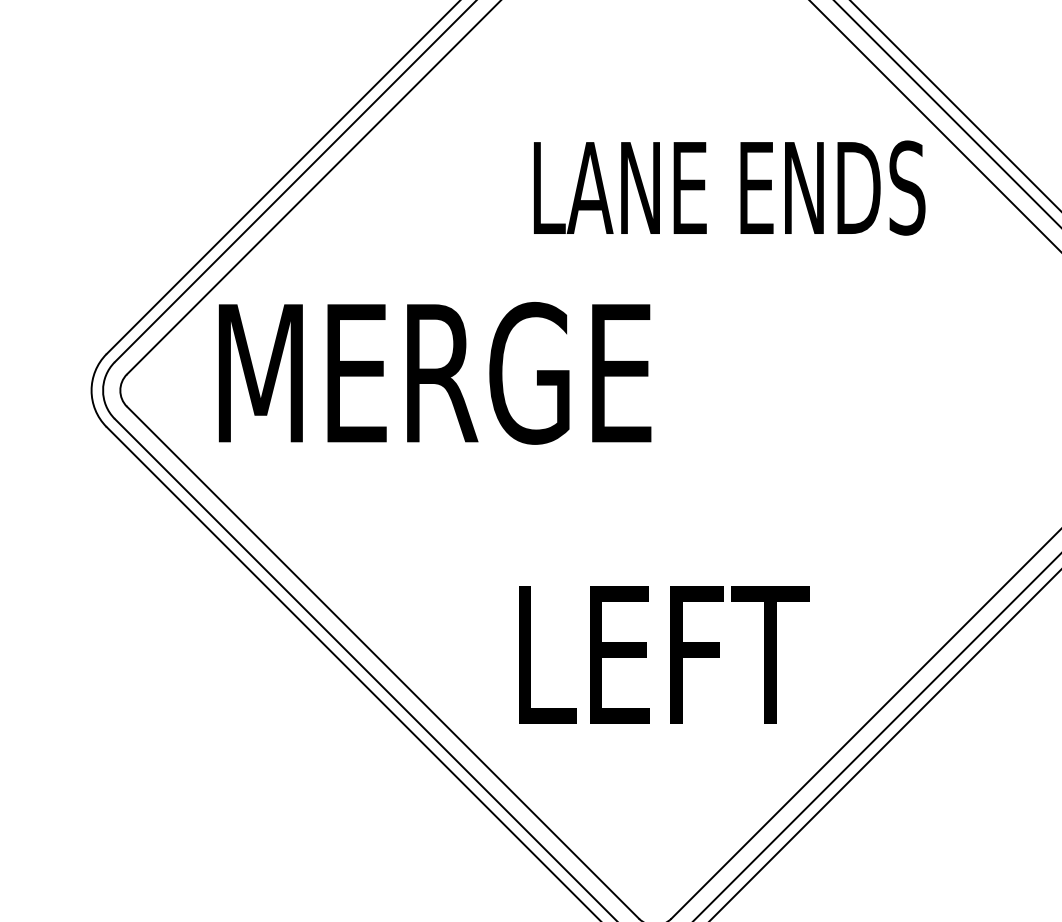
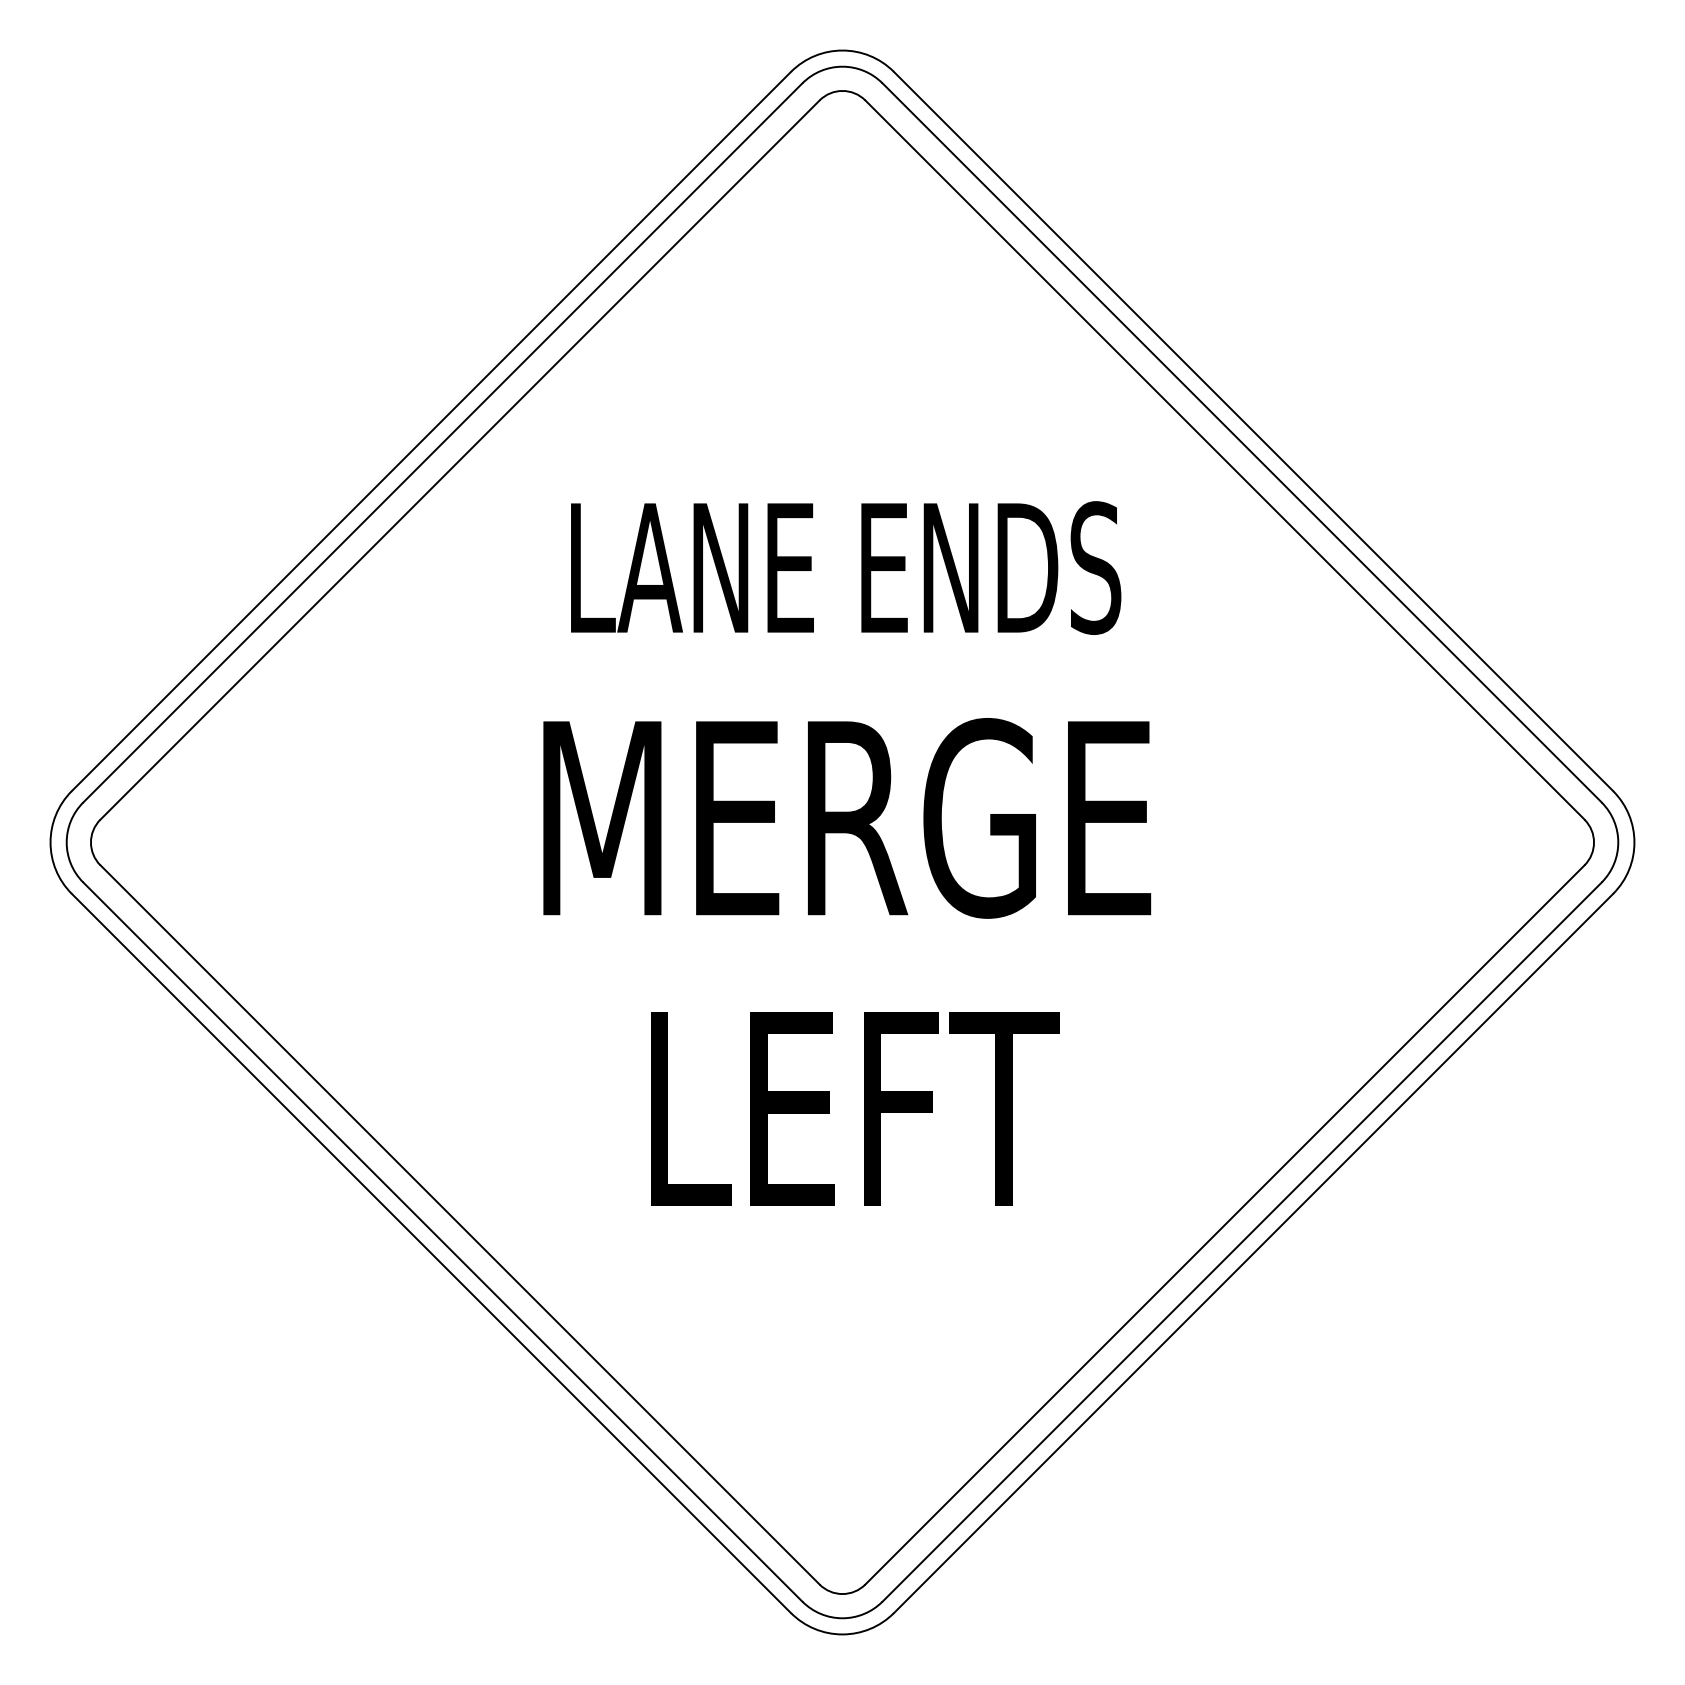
text: (729, 187) -> (846, 567), moved
text: (435, 373) -> (847, 818), moved
text: (664, 654) -> (855, 1108), moved

